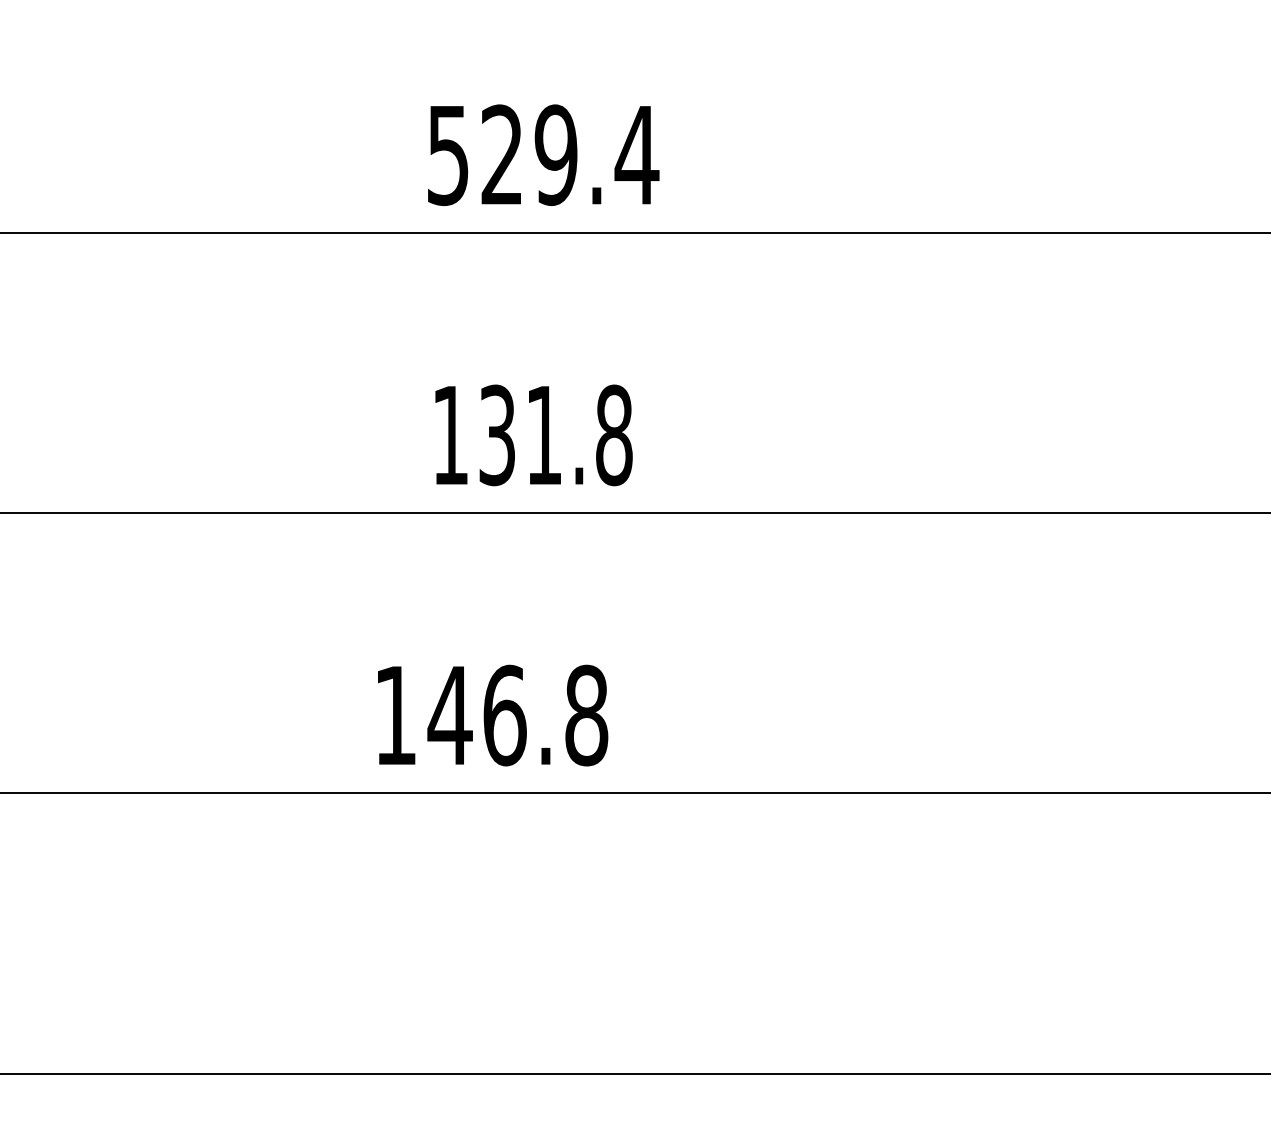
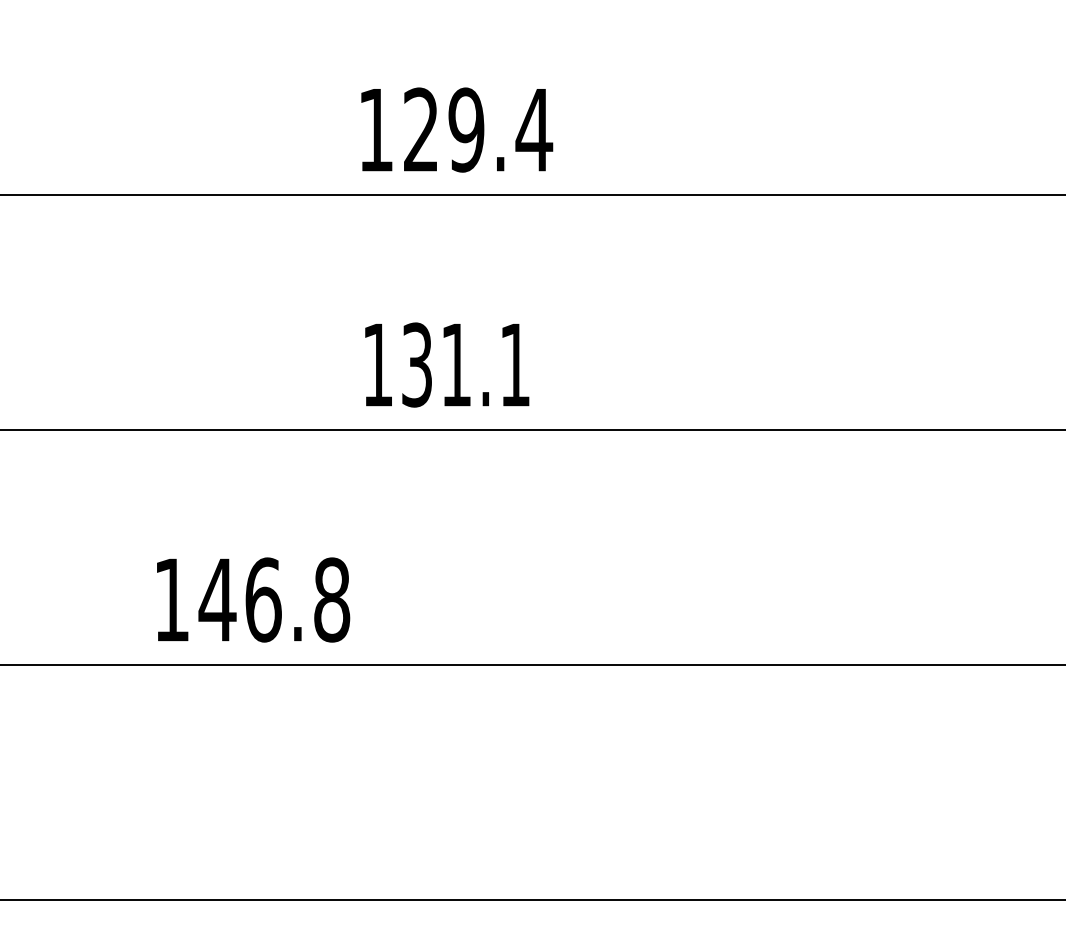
text: (447, 155) -> (375, 130), 529.4 -> 129.4
text: (614, 434) -> (515, 364), 131.8 -> 131.1
text: (493, 714) -> (253, 599), moved

